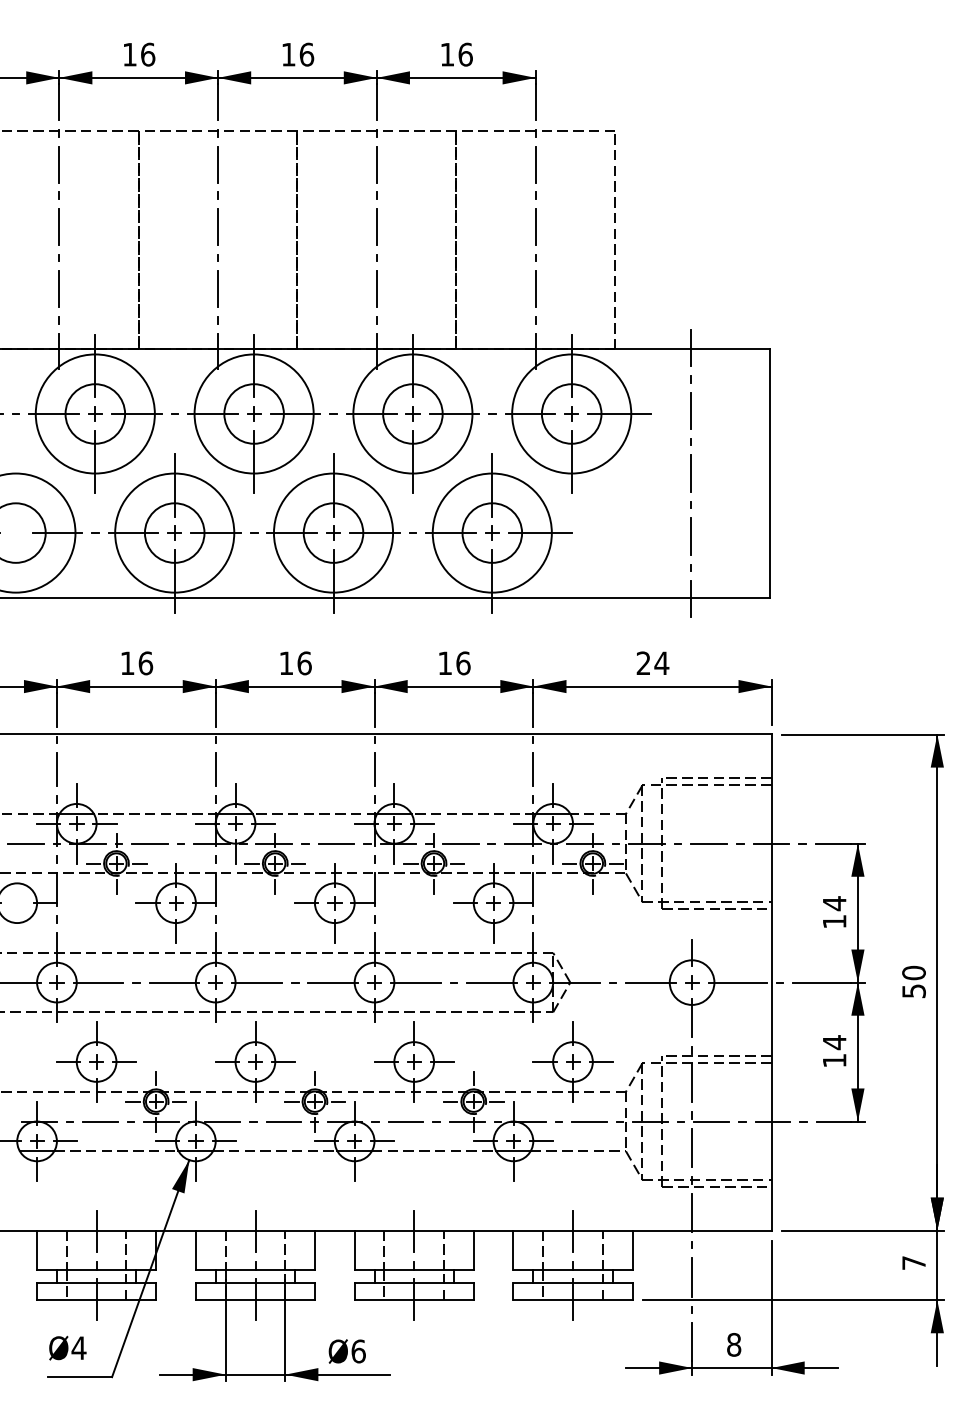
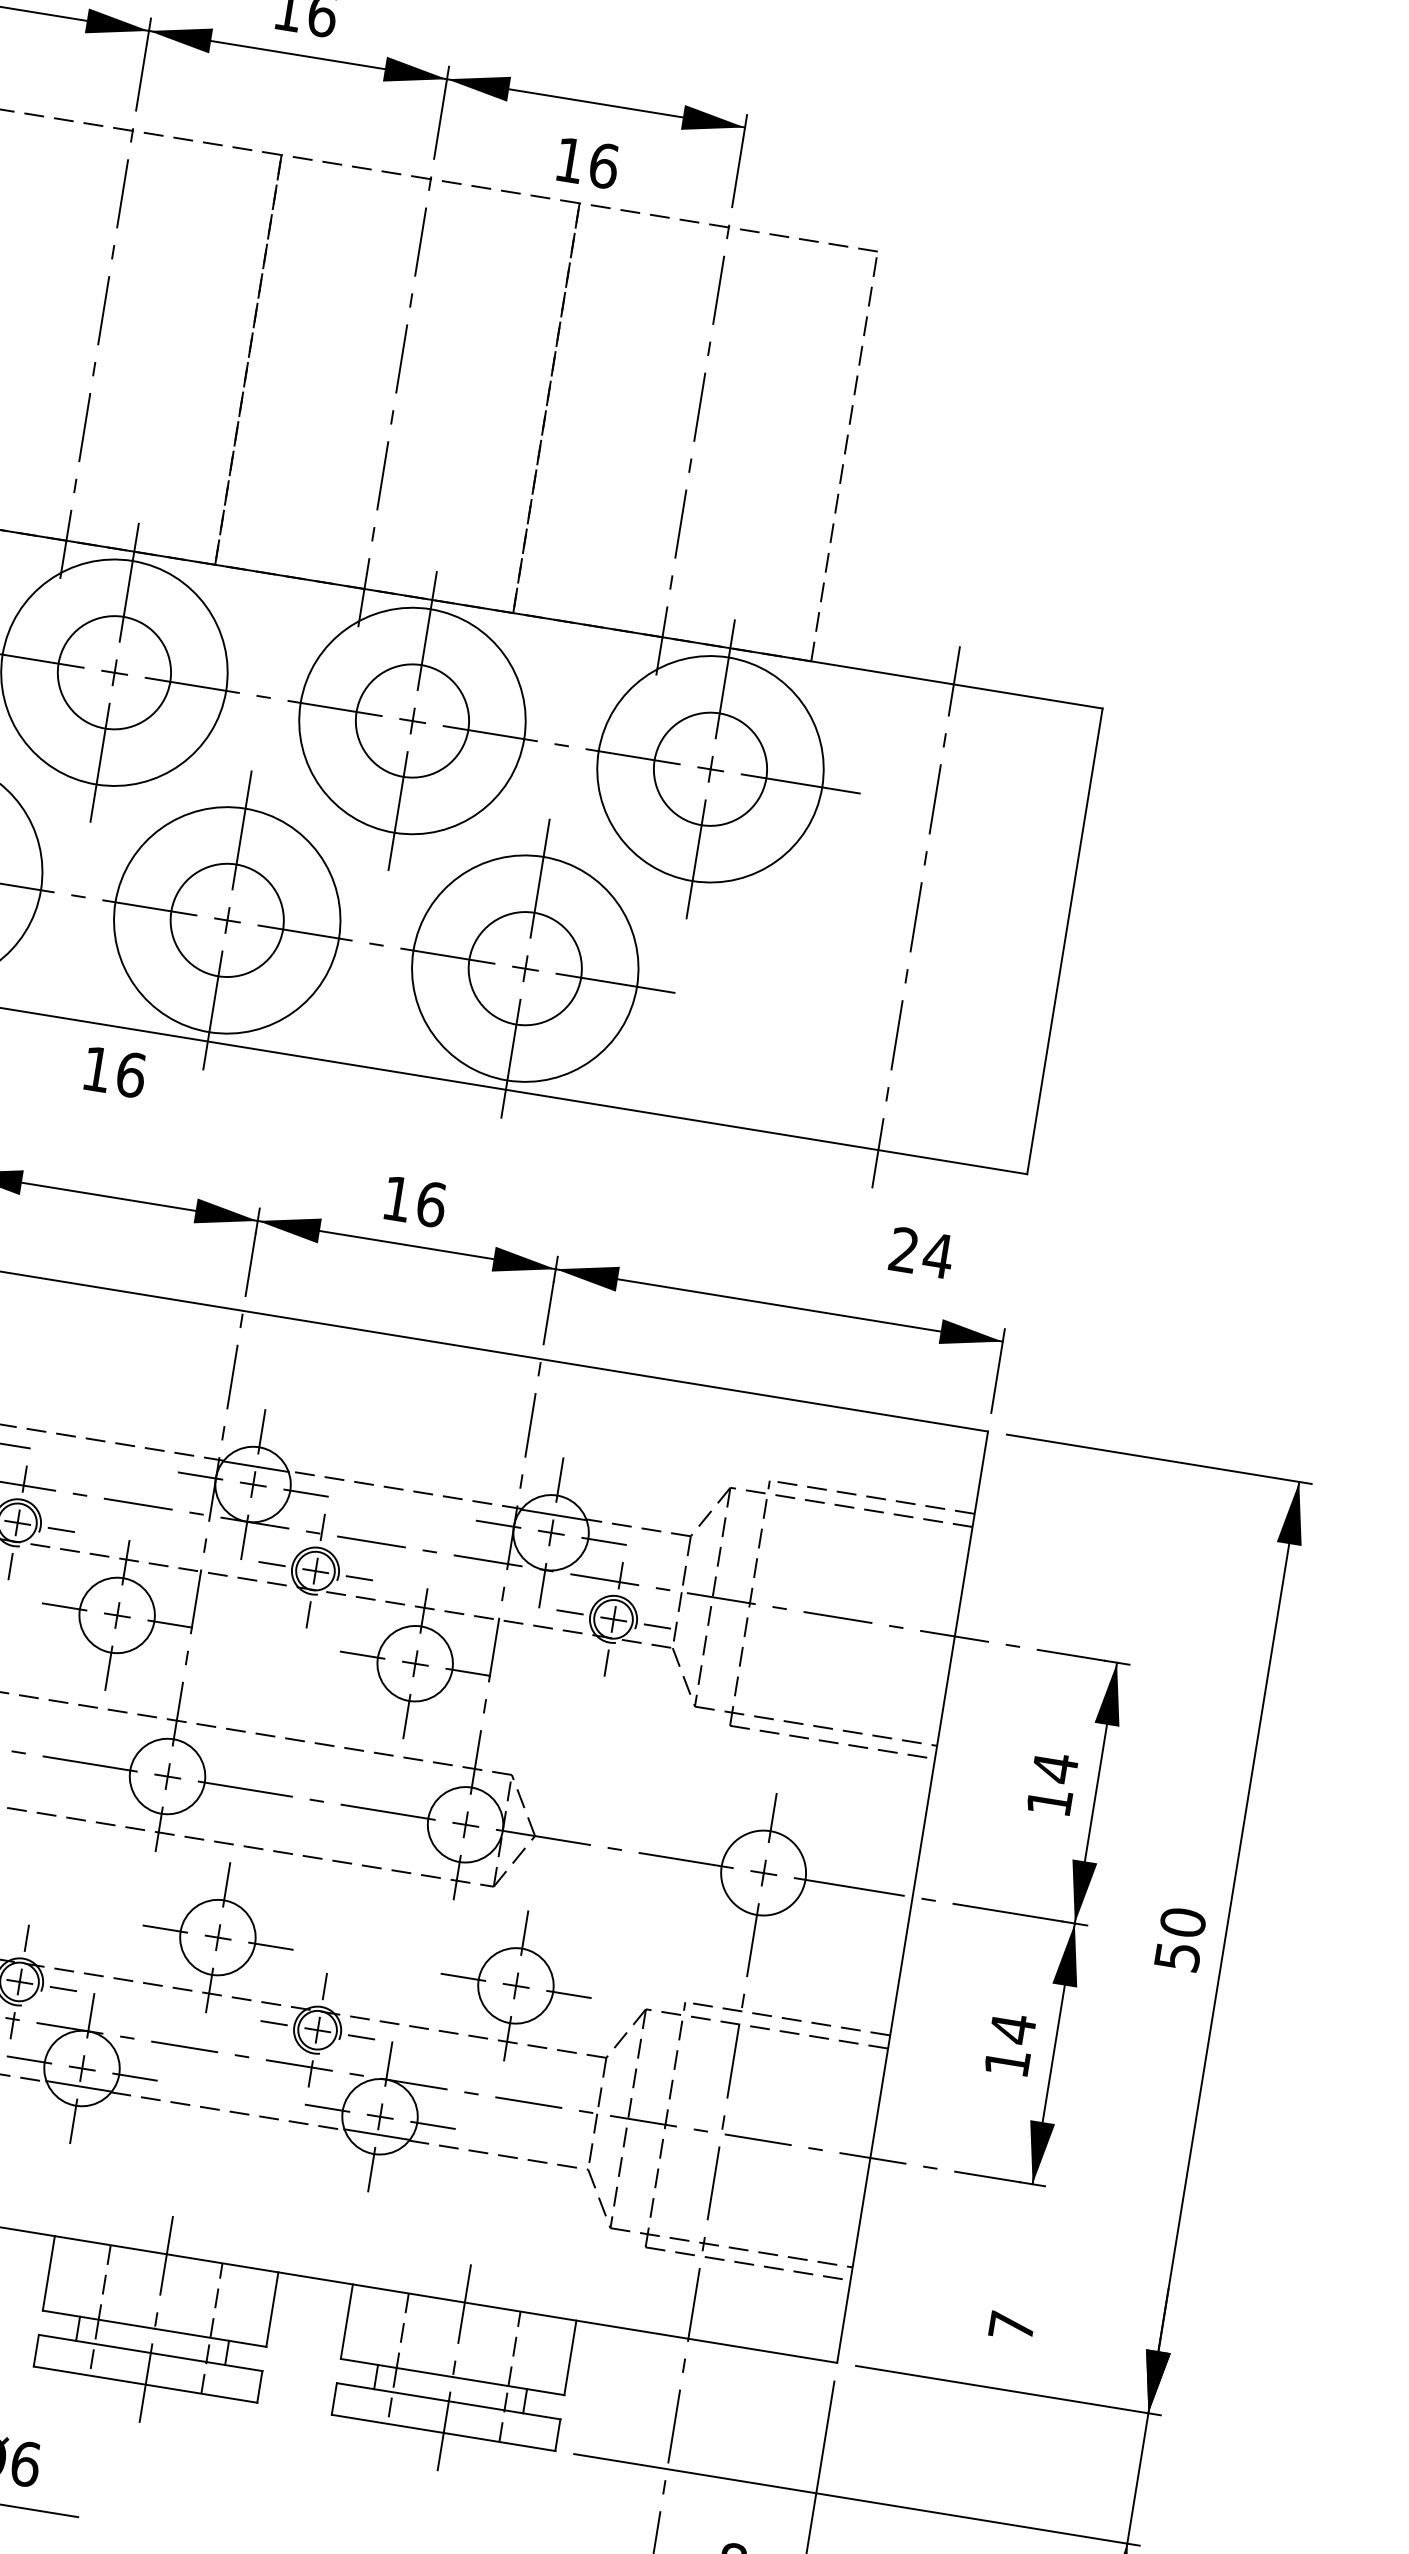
text: (456, 54) -> (586, 162), moved
text: (652, 662) -> (920, 1251), moved
text: (295, 663) -> (114, 1072), moved
text: (913, 1262) -> (1010, 2325), moved

